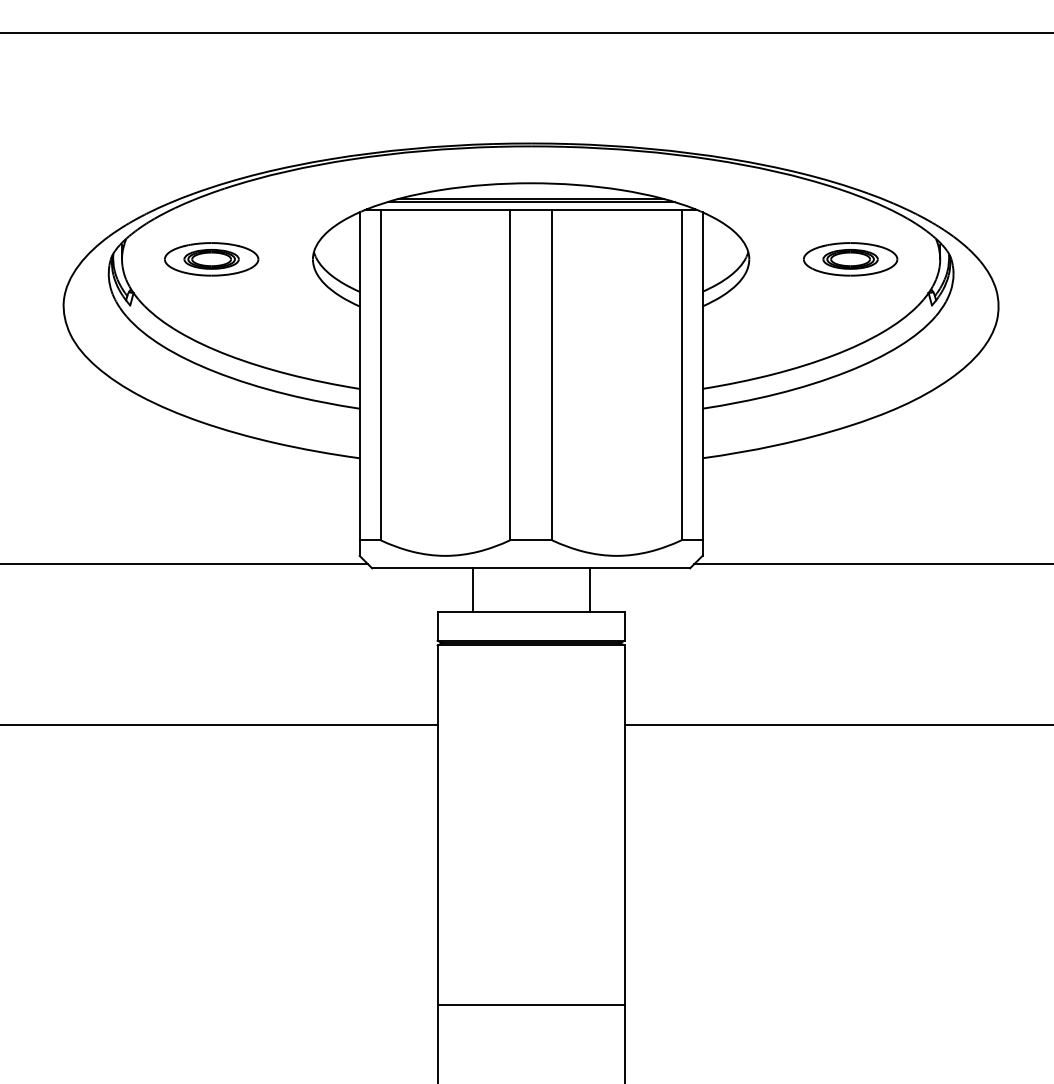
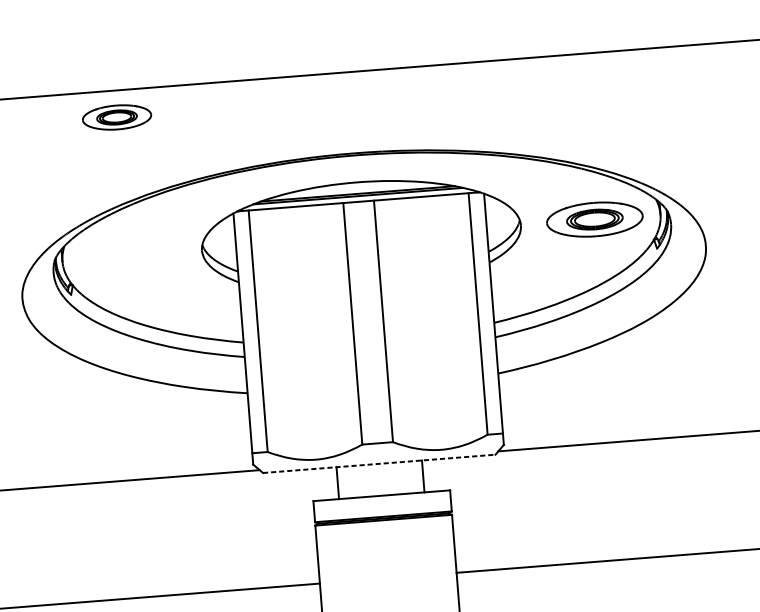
part: (211, 259) -> (116, 117), moved
part: (850, 259) -> (594, 219), size x1.4
line: (531, 568) -> (379, 463), solid -> dashed

